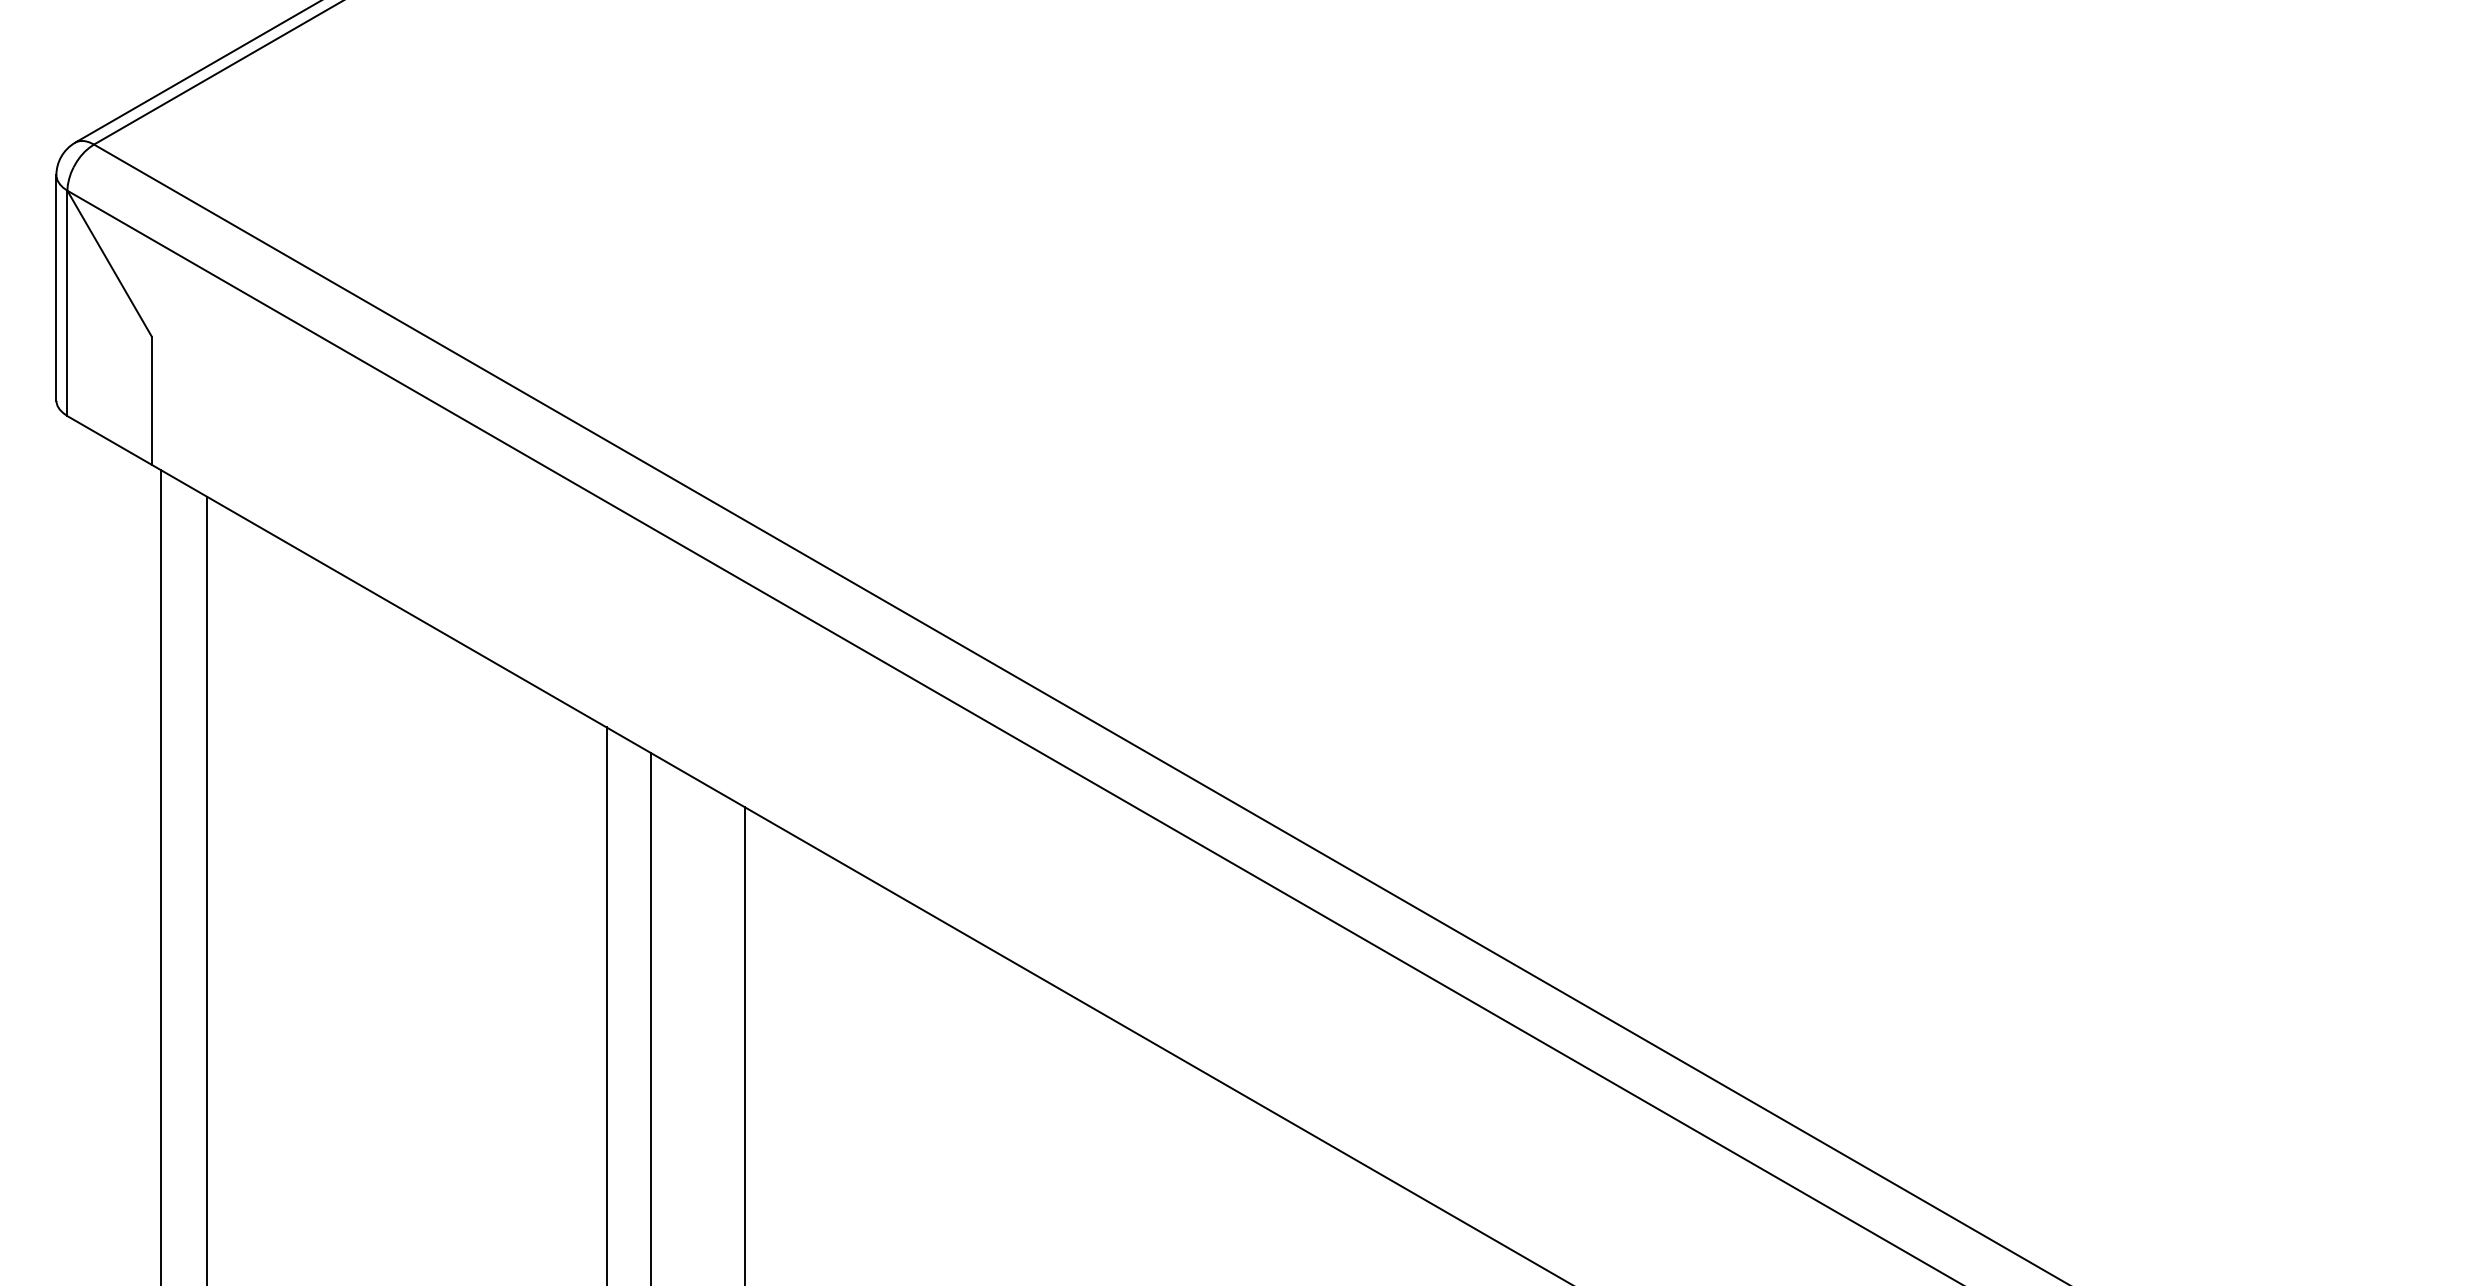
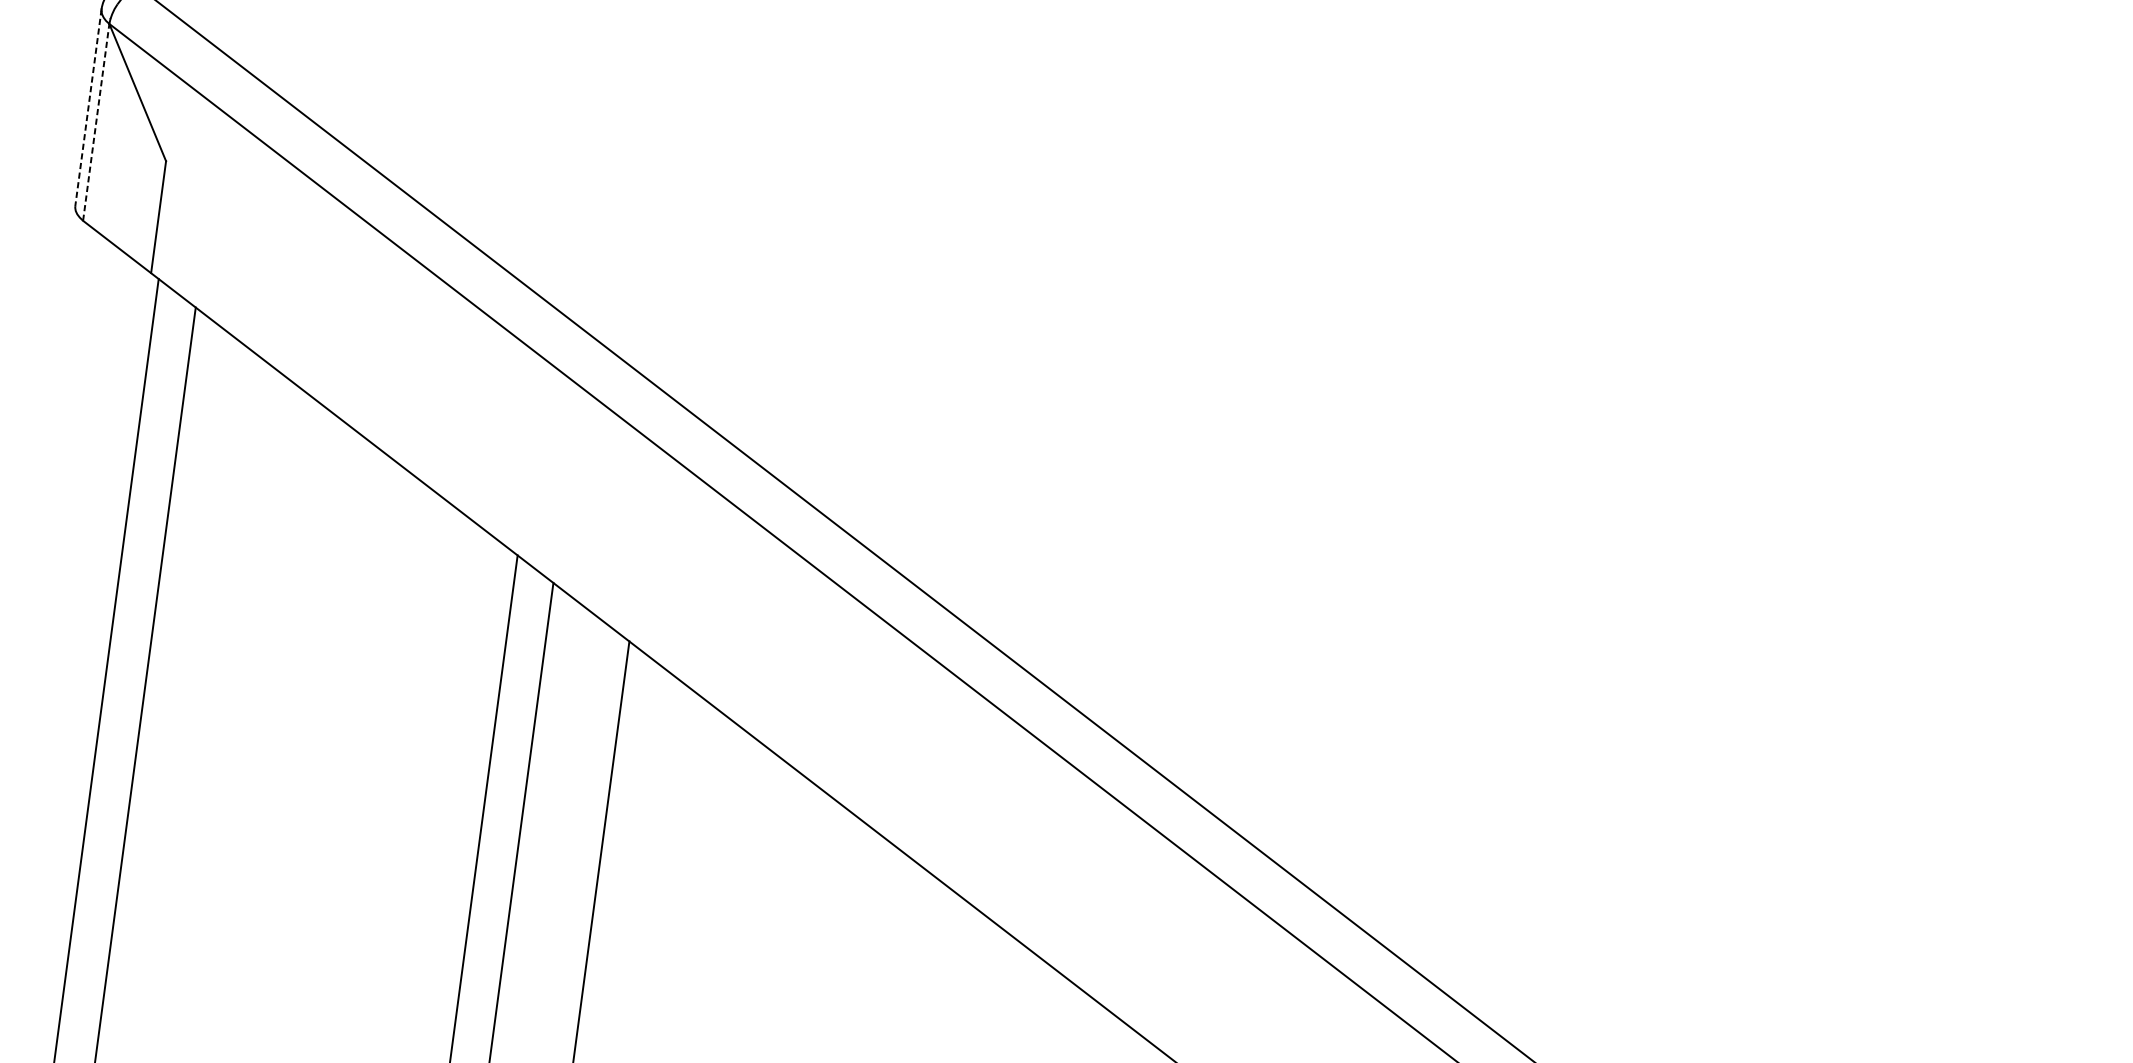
line: (56, 288) -> (88, 108), solid -> dashed
line: (67, 303) -> (96, 122), solid -> dashed

